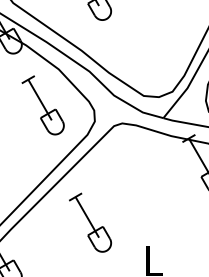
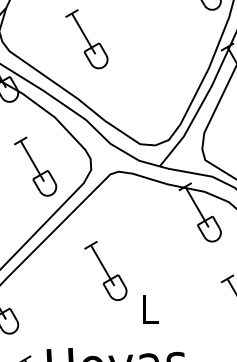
part: (43, 105) -> (35, 166), moved
part: (90, 222) -> (105, 270), moved

